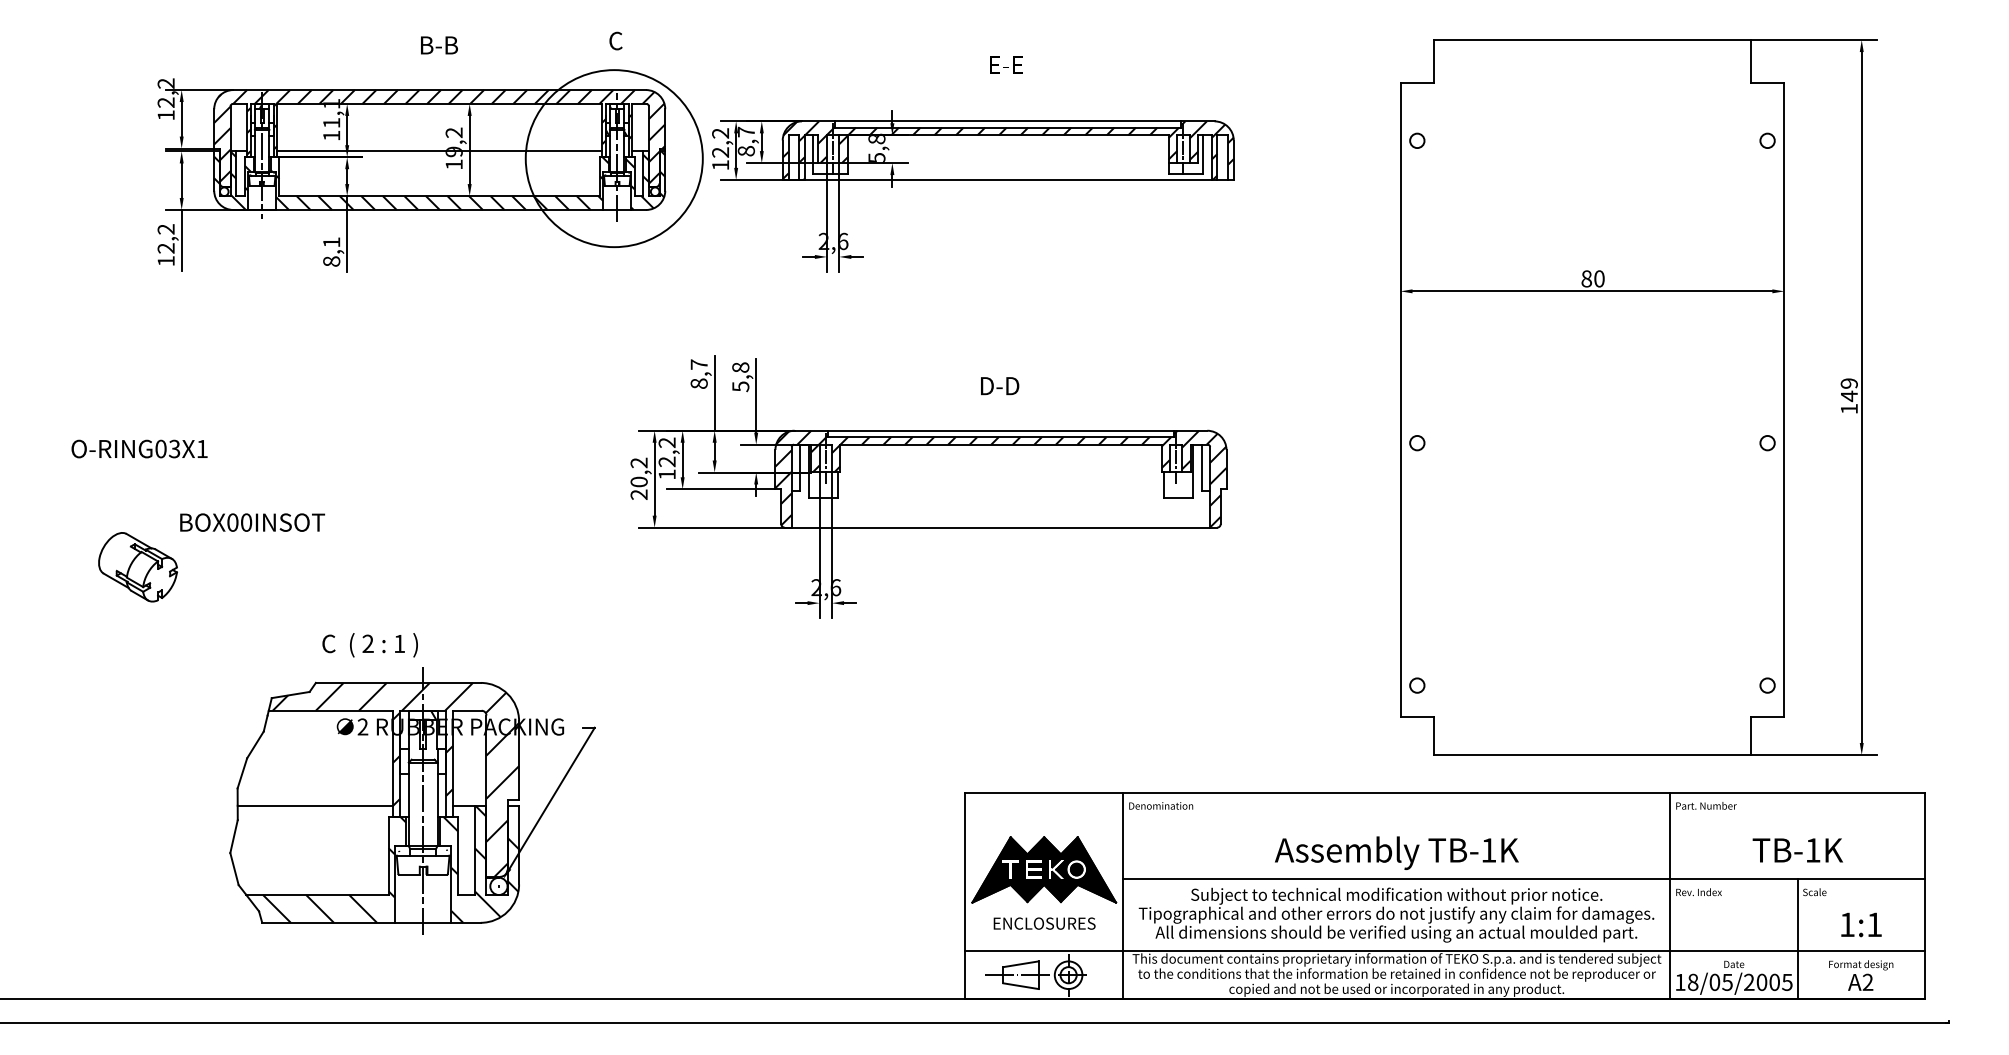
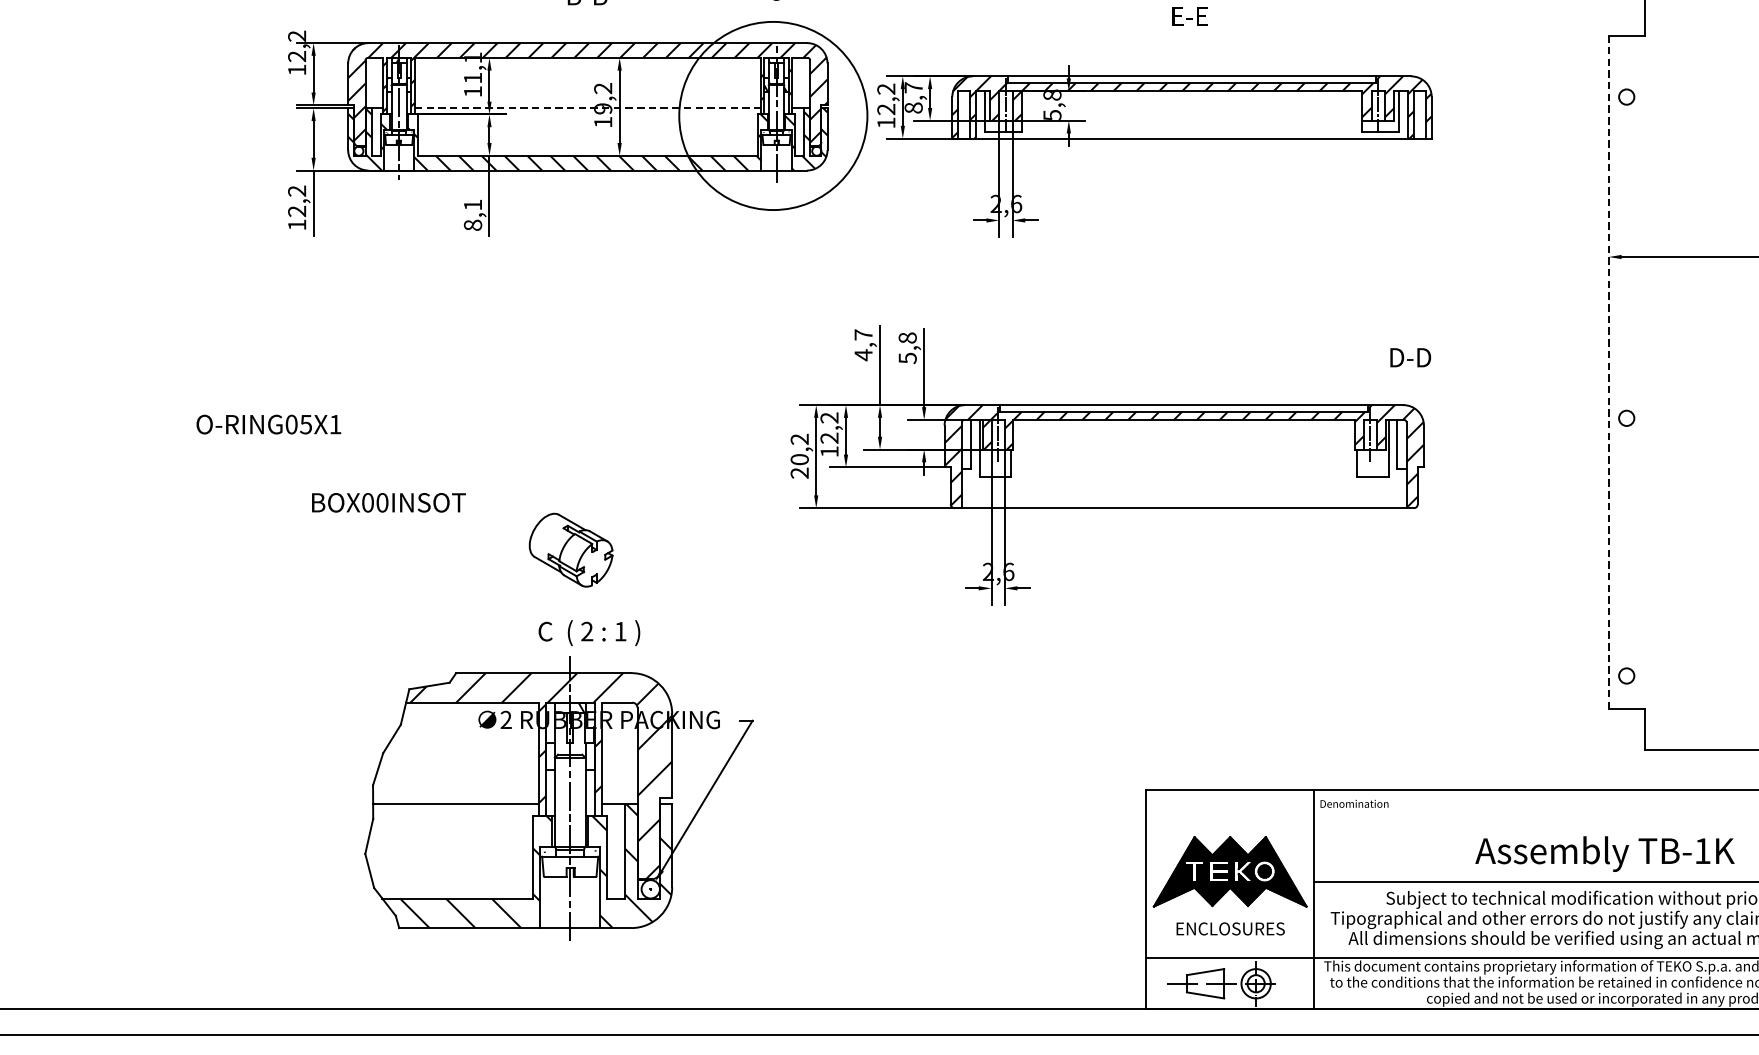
line: (439, 151) -> (587, 108), solid -> dashed
text: (698, 383) -> (862, 354), 8,7 -> 4,7
text: (1000, 386) -> (1411, 358), moved
line: (1400, 399) -> (1608, 371), solid -> dashed
text: (174, 448) -> (305, 424), O-RING03X1 -> O-RING05X1
part: (137, 567) -> (570, 550), moved
text: (369, 645) -> (588, 633), moved

